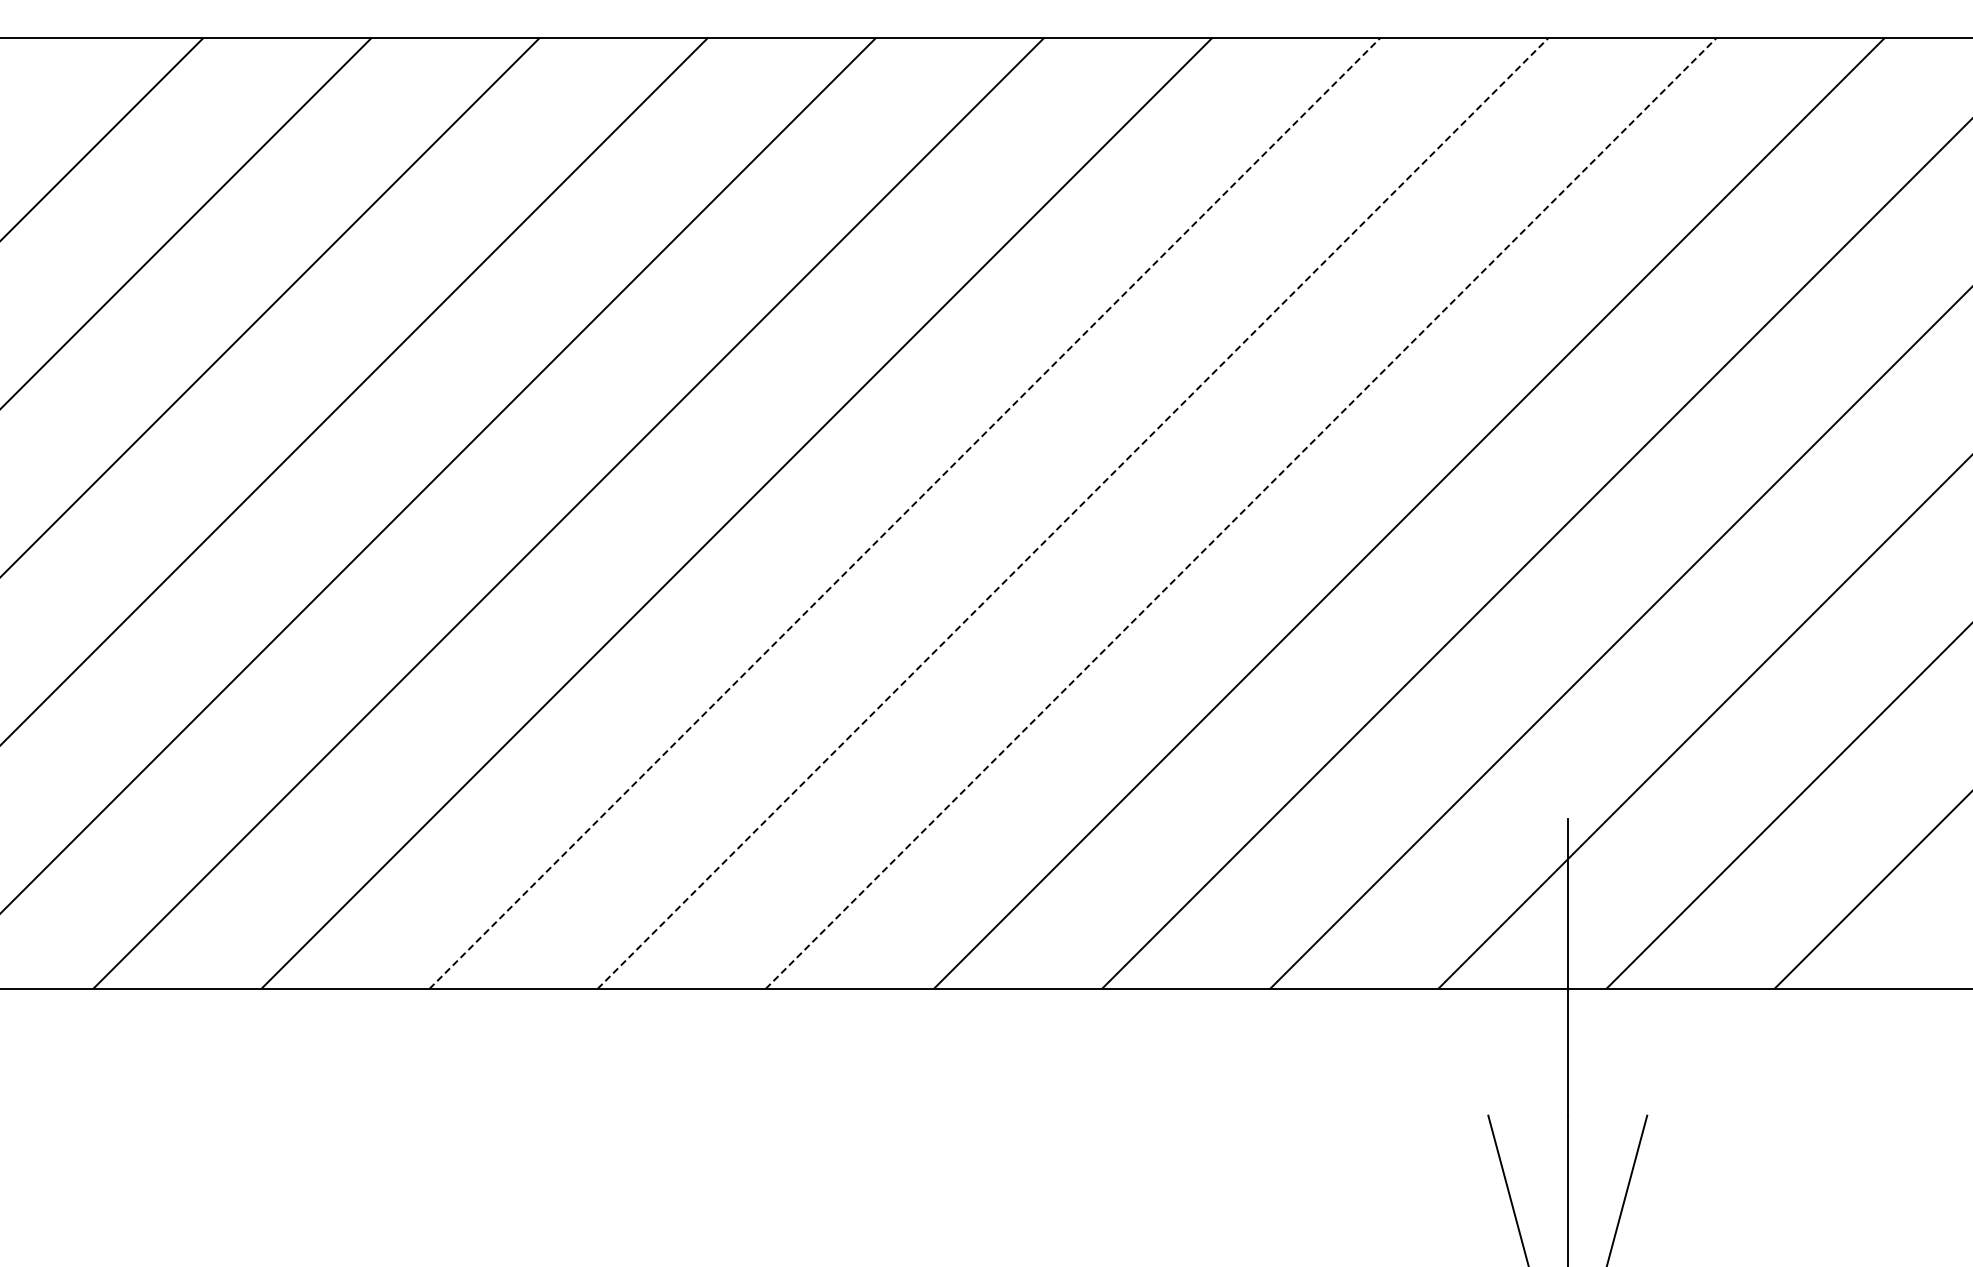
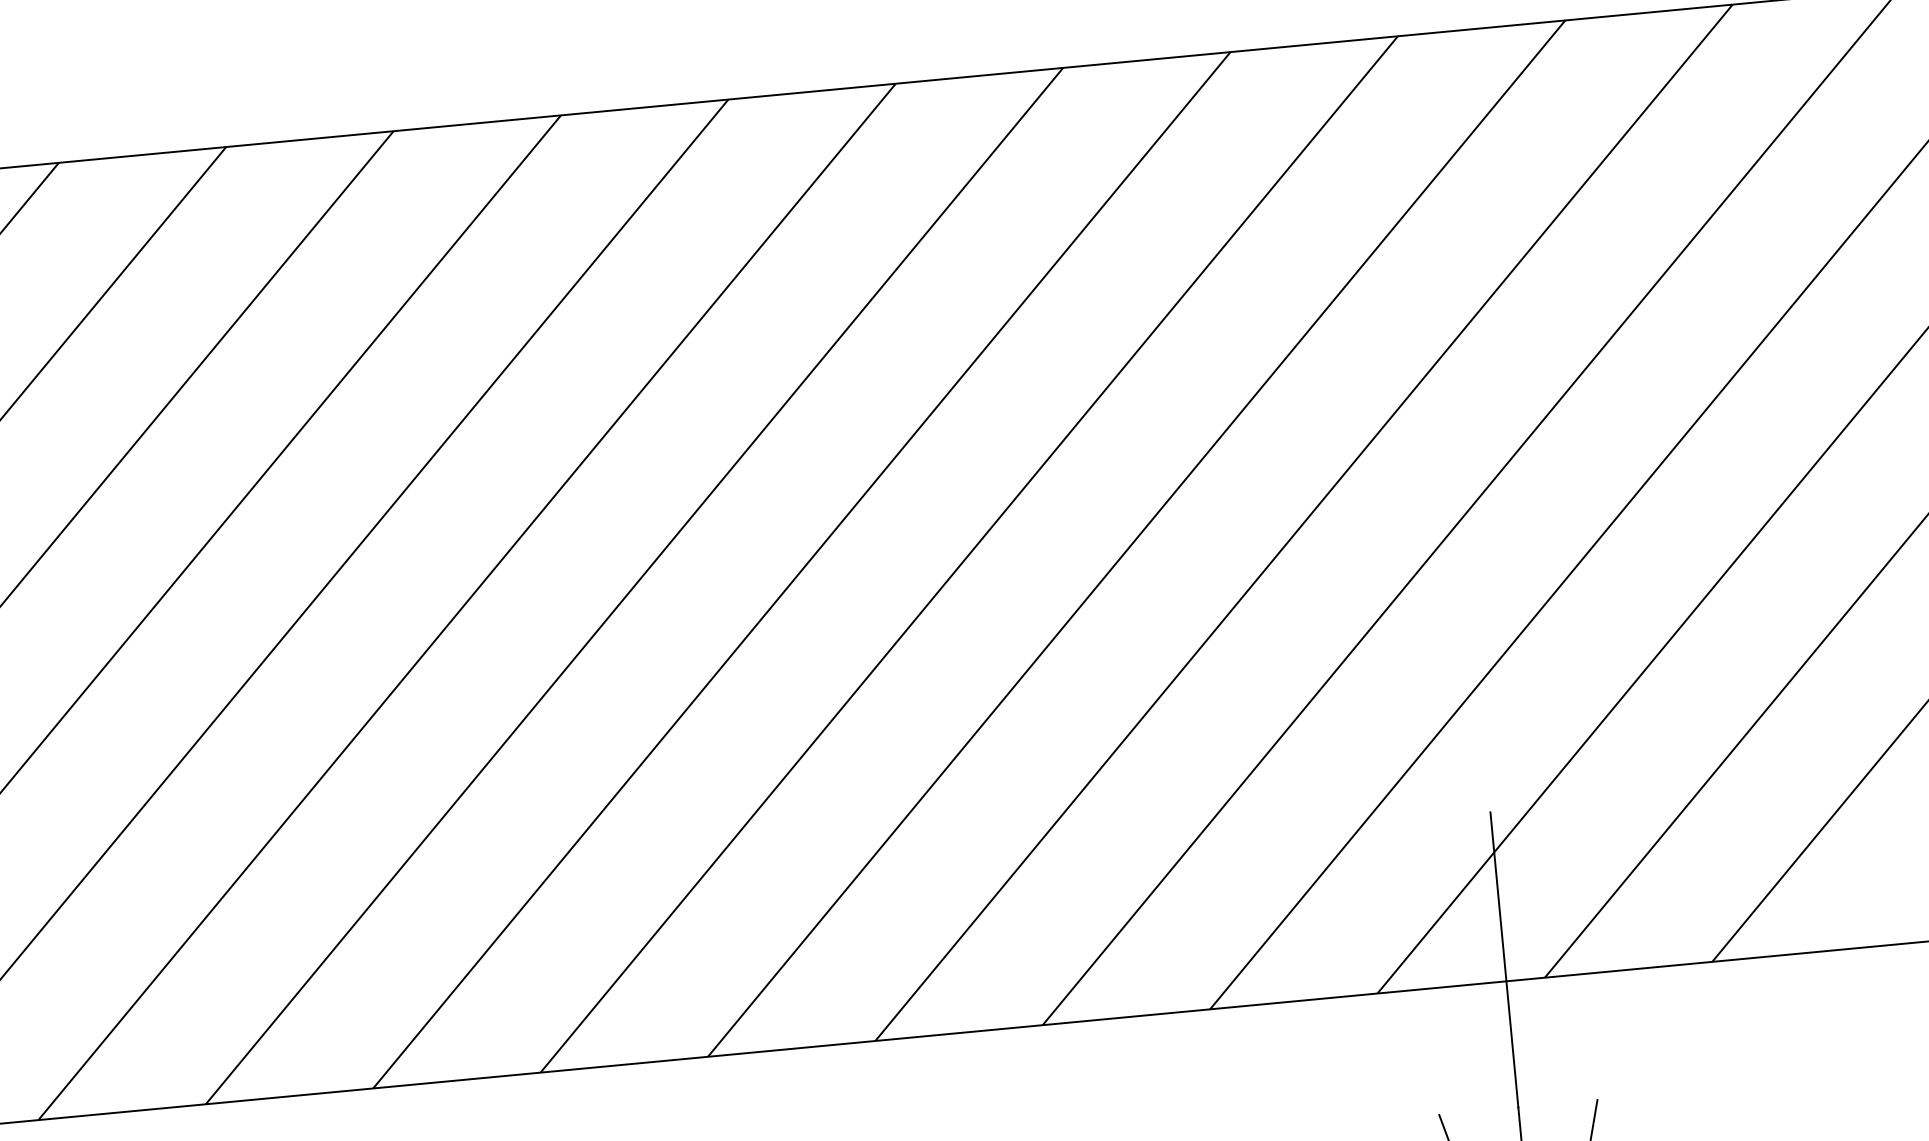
line: (905, 513) -> (802, 570), dashed -> solid
line: (1073, 513) -> (969, 554), dashed -> solid
line: (1241, 513) -> (1136, 538), dashed -> solid

